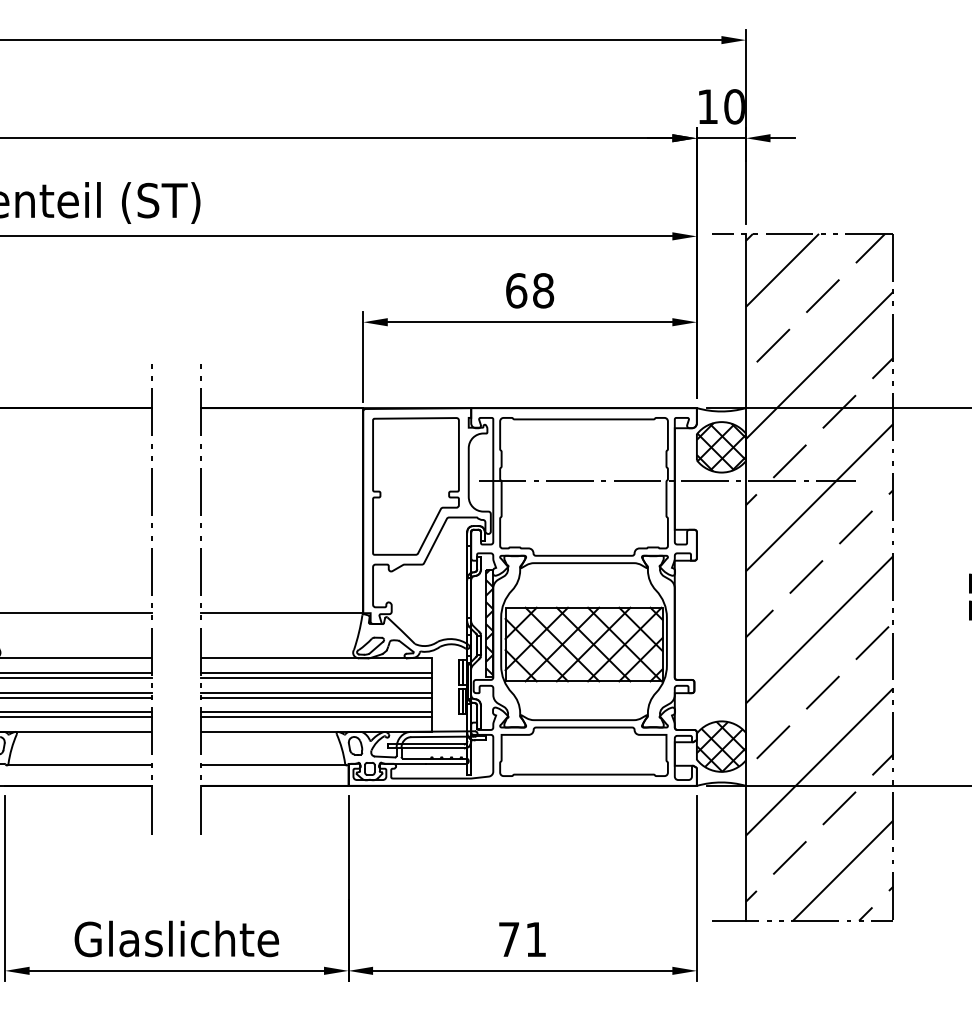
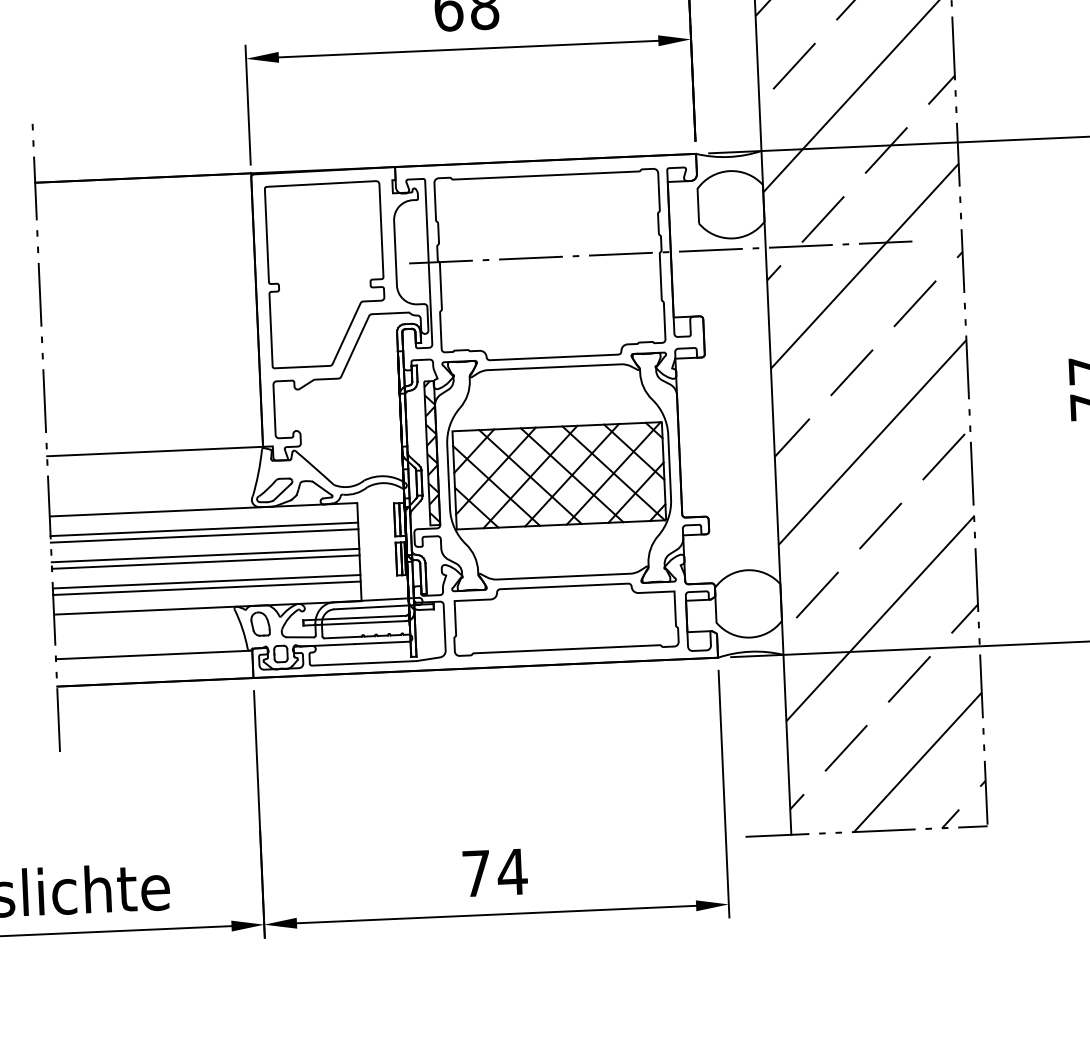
hatch: (720, 447) -> (729, 205), removed
hatch: (720, 746) -> (747, 603), removed
text: (535, 939) -> (511, 871), 71 -> 74

